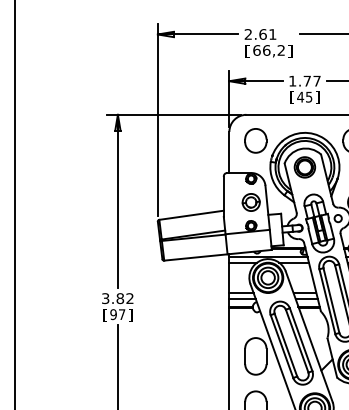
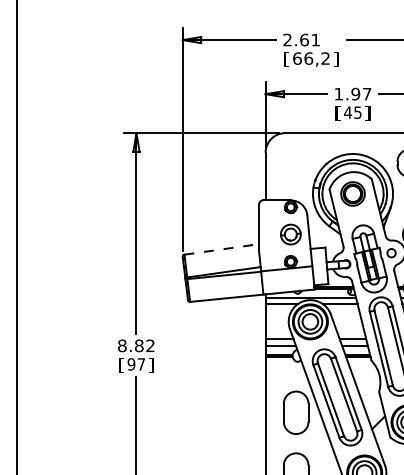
text: (307, 80) -> (355, 93), 1.77 -> 1.97
part: (256, 140) -> (296, 162), removed
line: (191, 215) -> (221, 249), solid -> dashed
text: (105, 298) -> (122, 345), 3.82 -> 8.82

